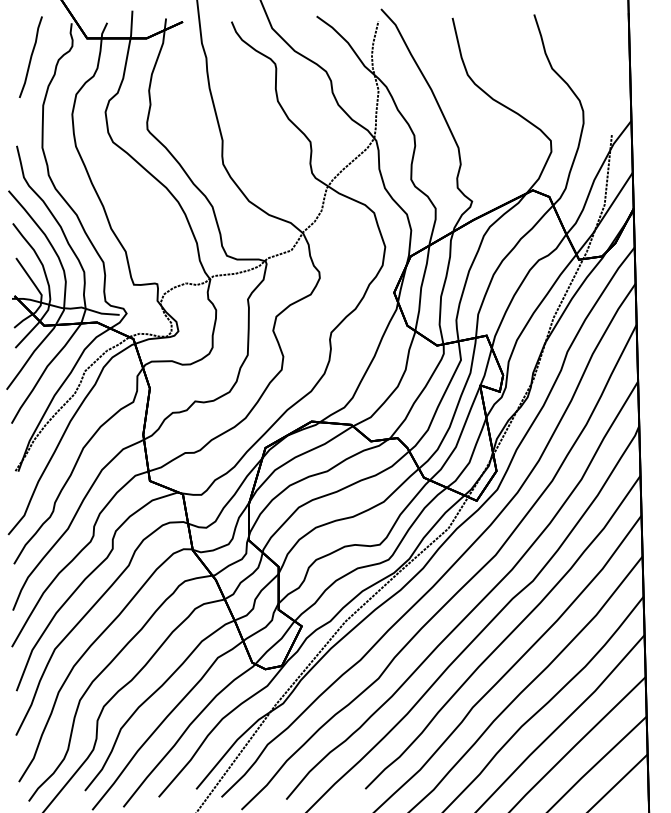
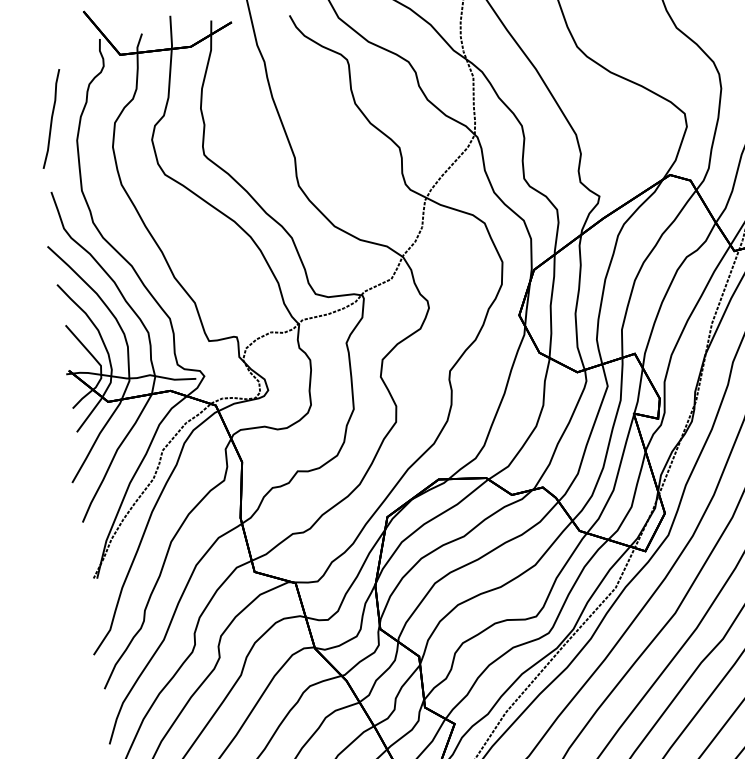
curve: (30, 56) -> (50, 118), moved

